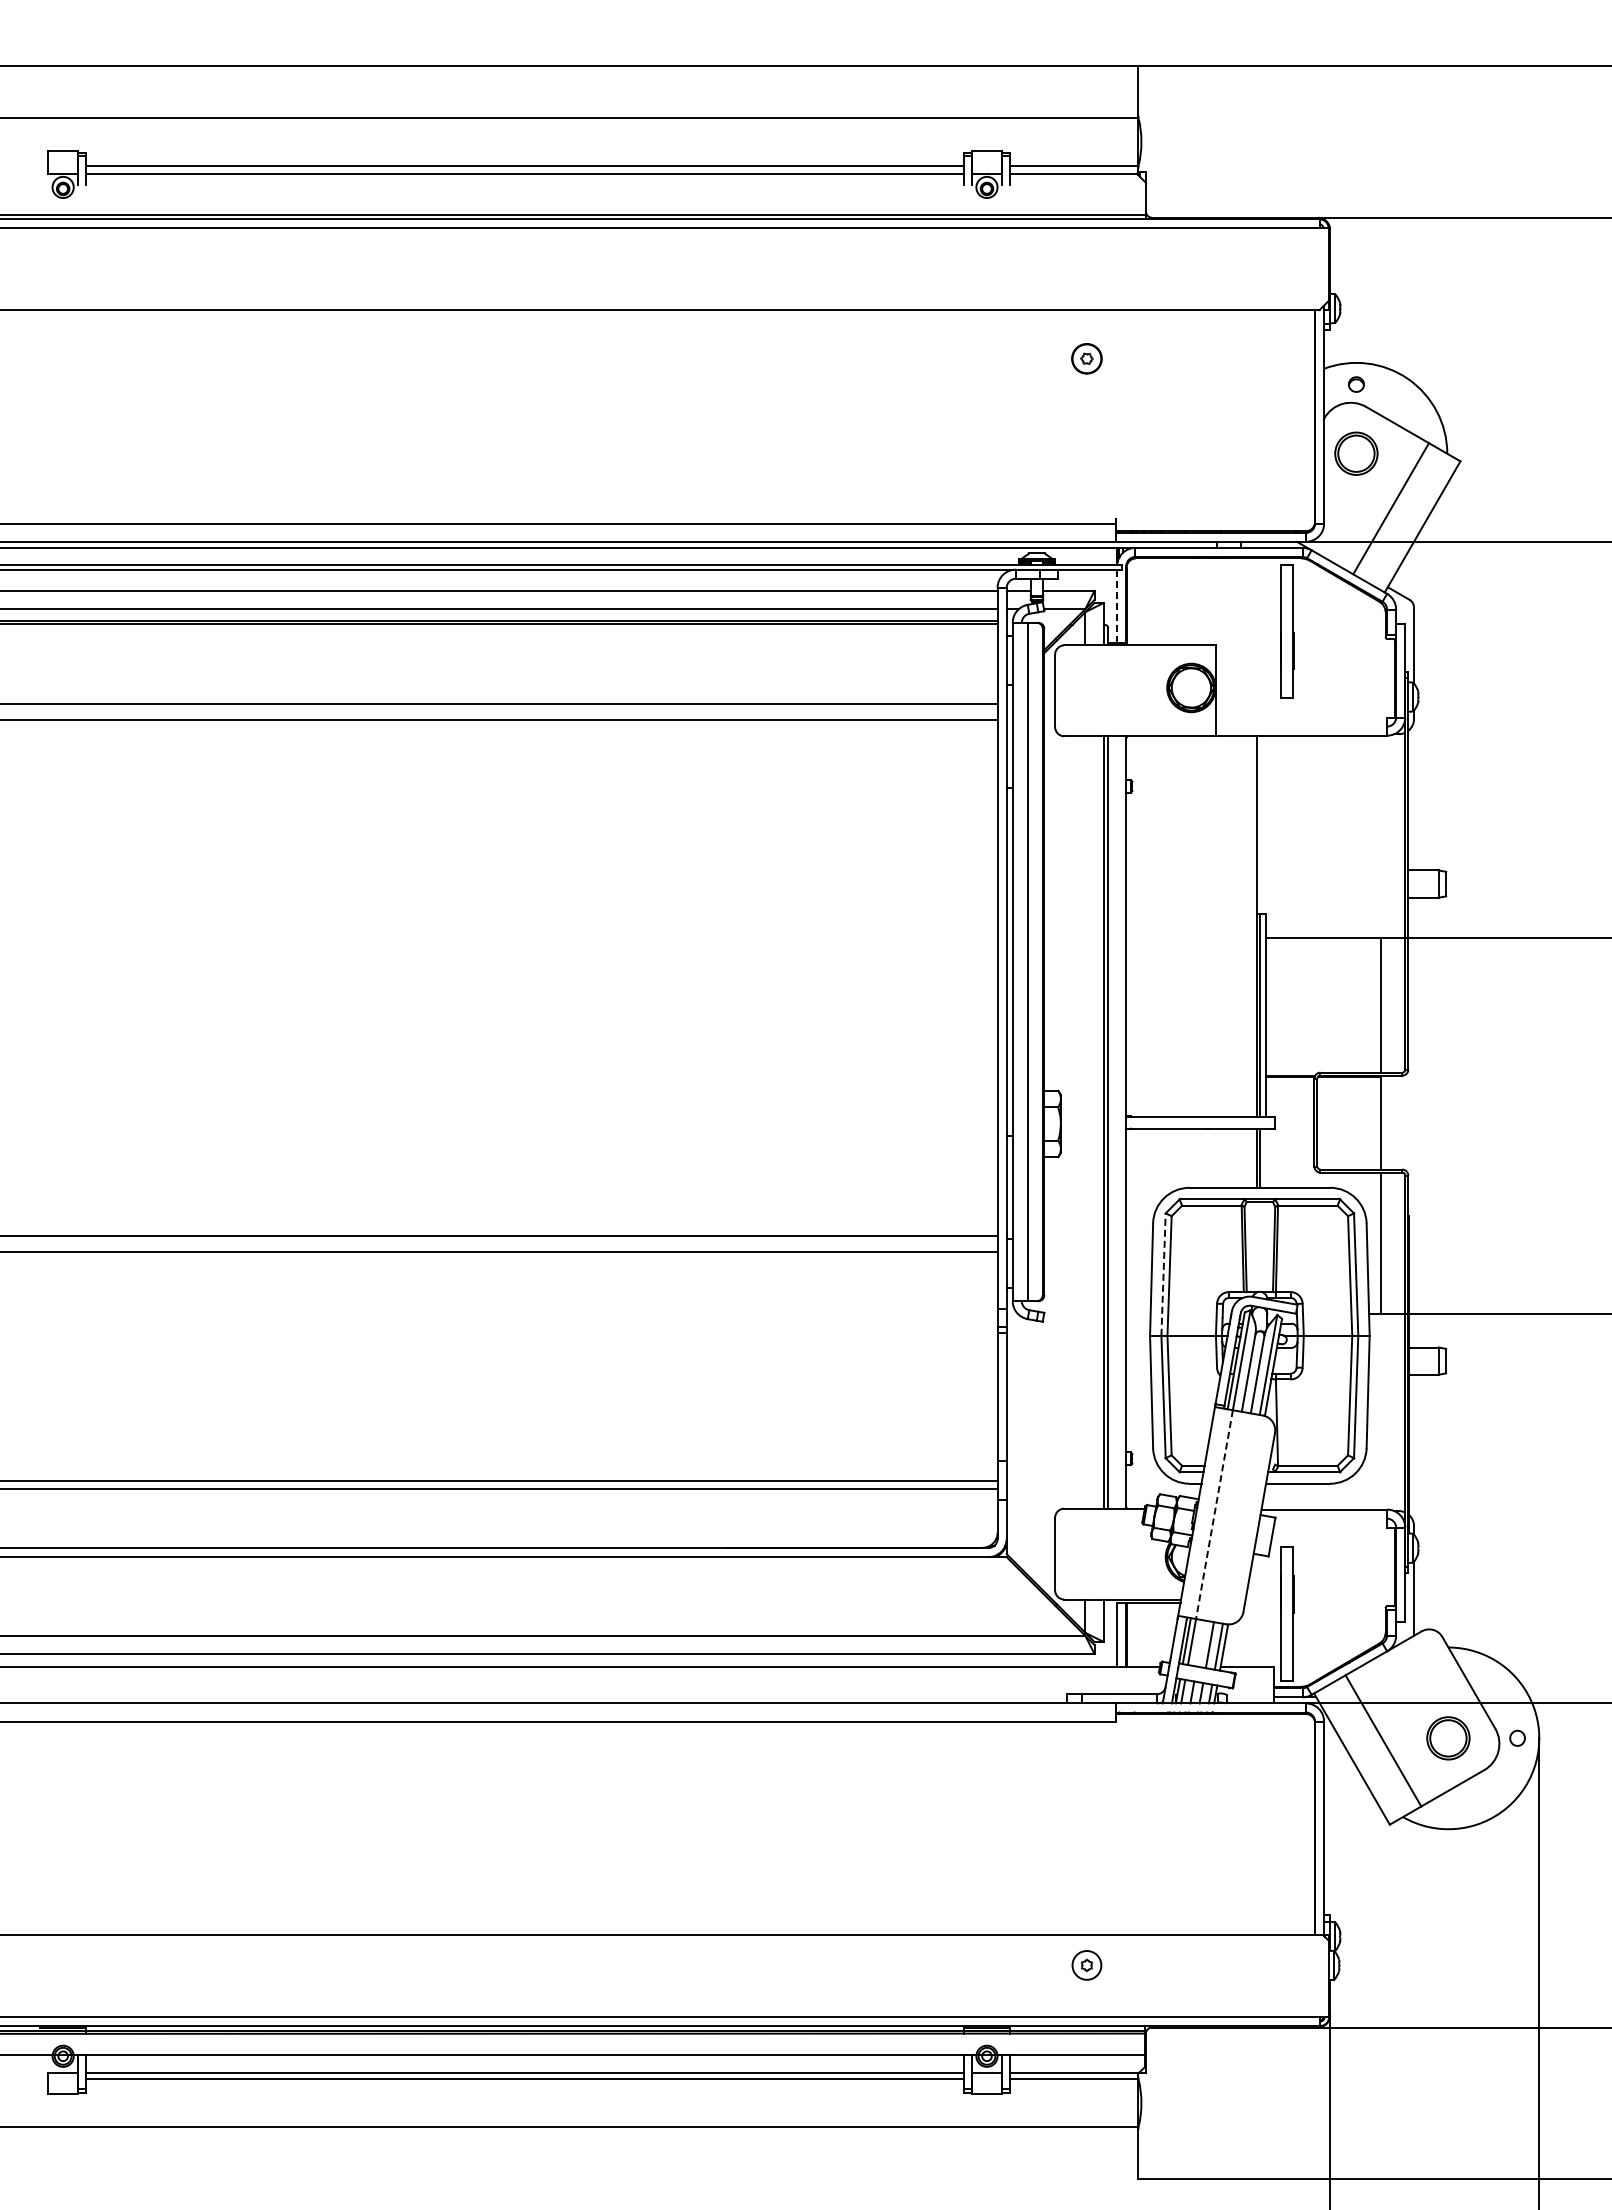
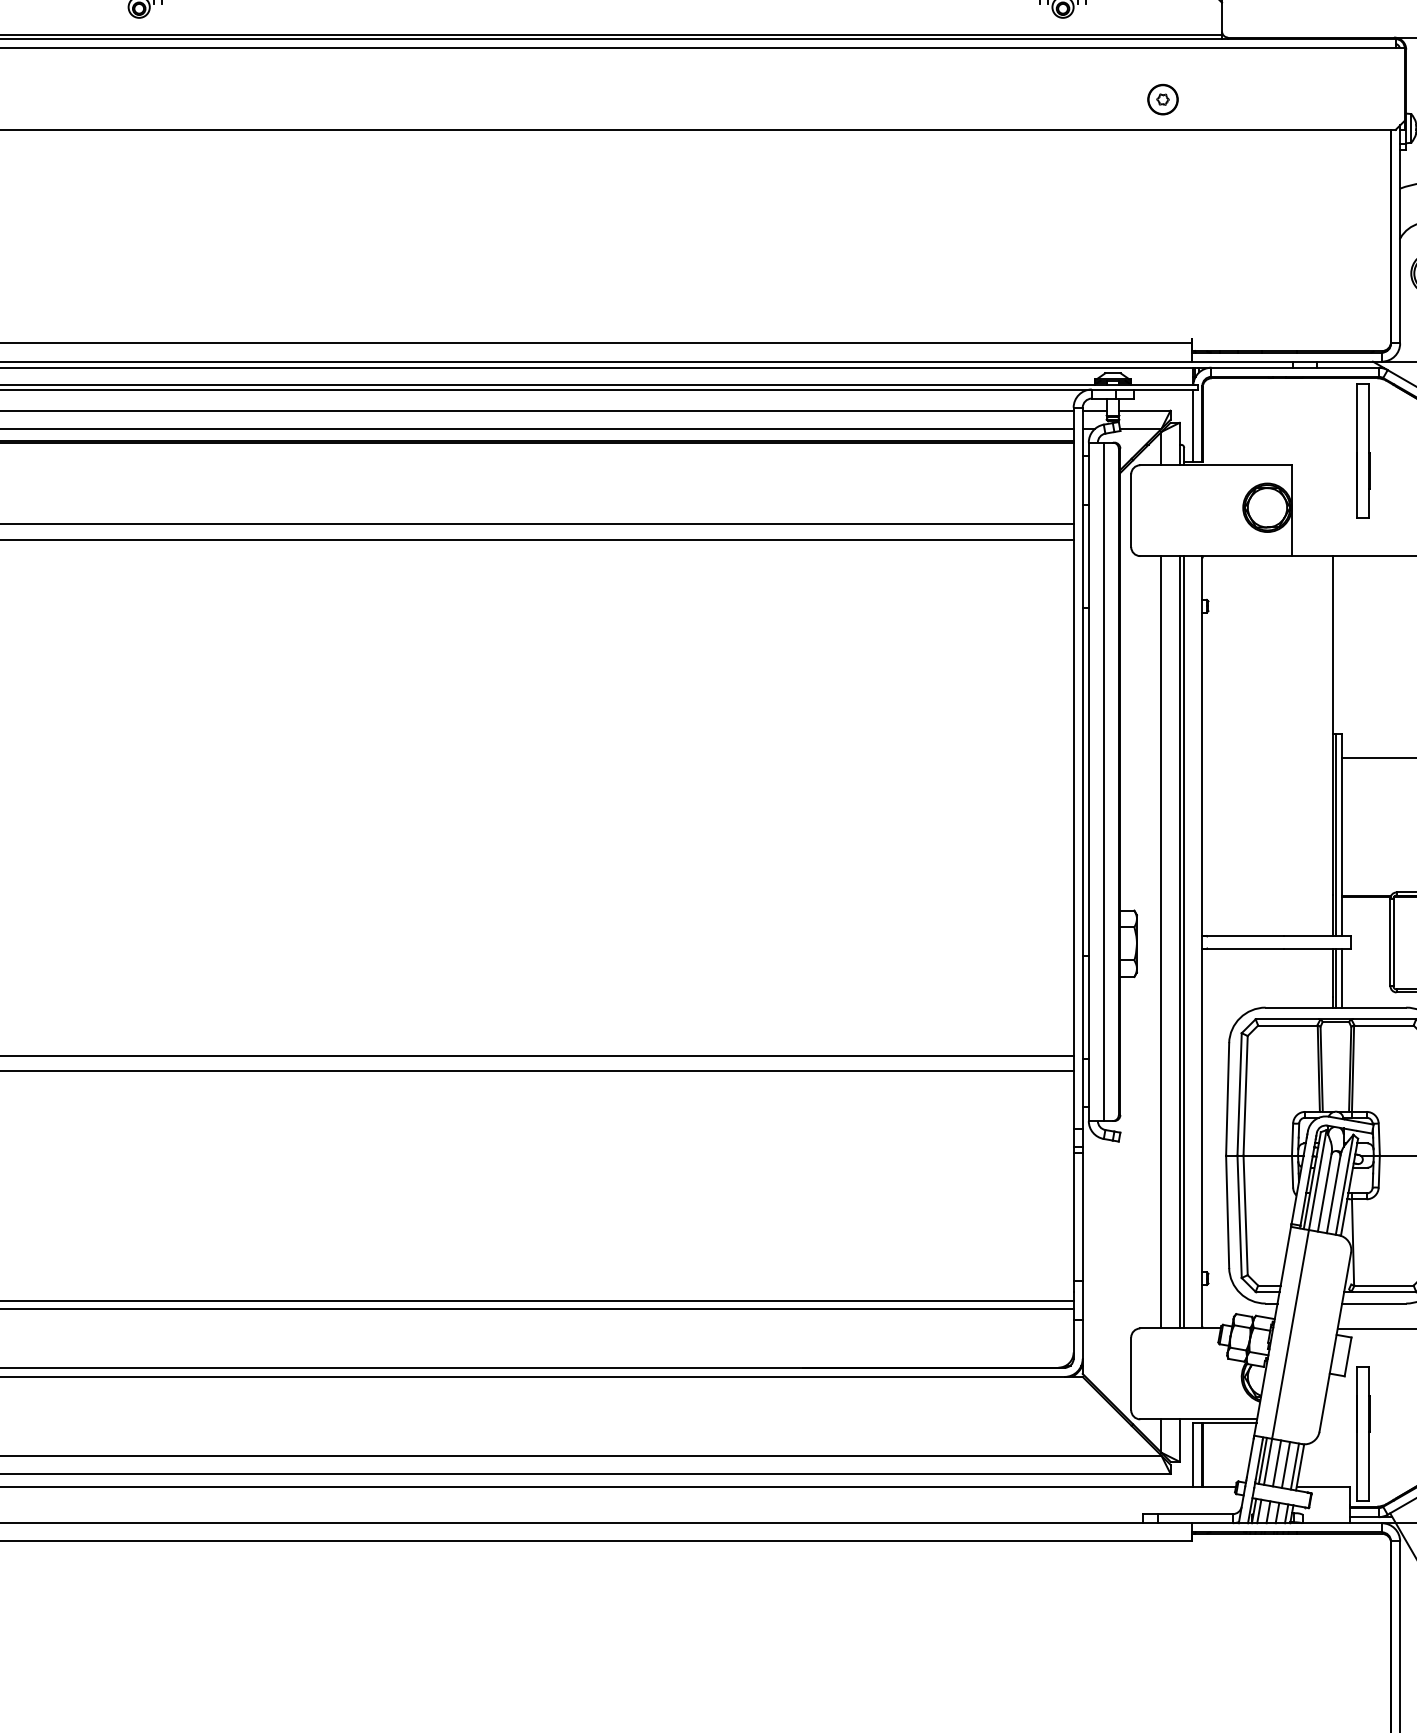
part: (1086, 358) -> (1162, 99), moved
line: (1117, 606) -> (1193, 426), dashed -> solid
line: (1085, 1122) -> (1161, 942), added
line: (1265, 1157) -> (1341, 977), added
line: (1163, 1274) -> (1239, 1094), dashed -> solid
line: (1214, 1515) -> (1290, 1335), dashed -> solid
line: (1200, 1643) -> (1276, 1463), added

